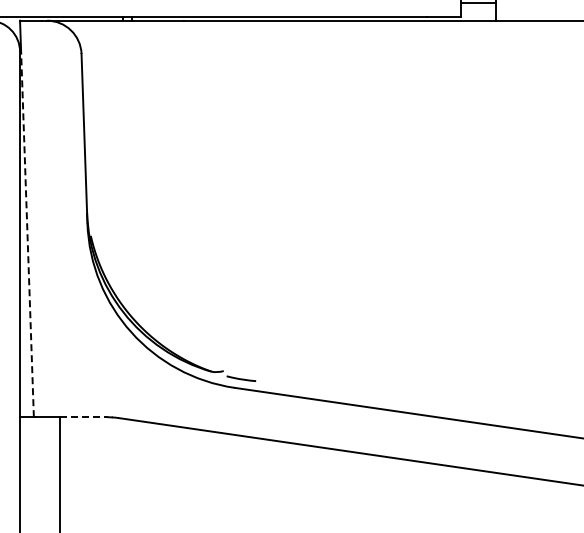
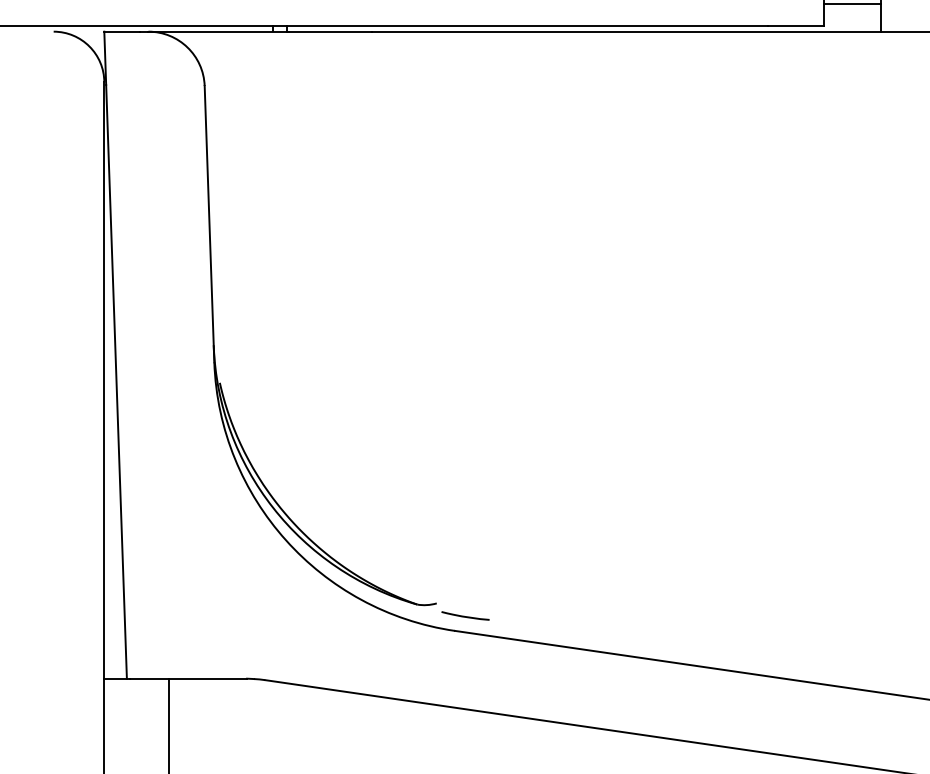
line: (27, 234) -> (116, 380), dashed -> solid
line: (83, 417) -> (207, 679), dashed -> solid

